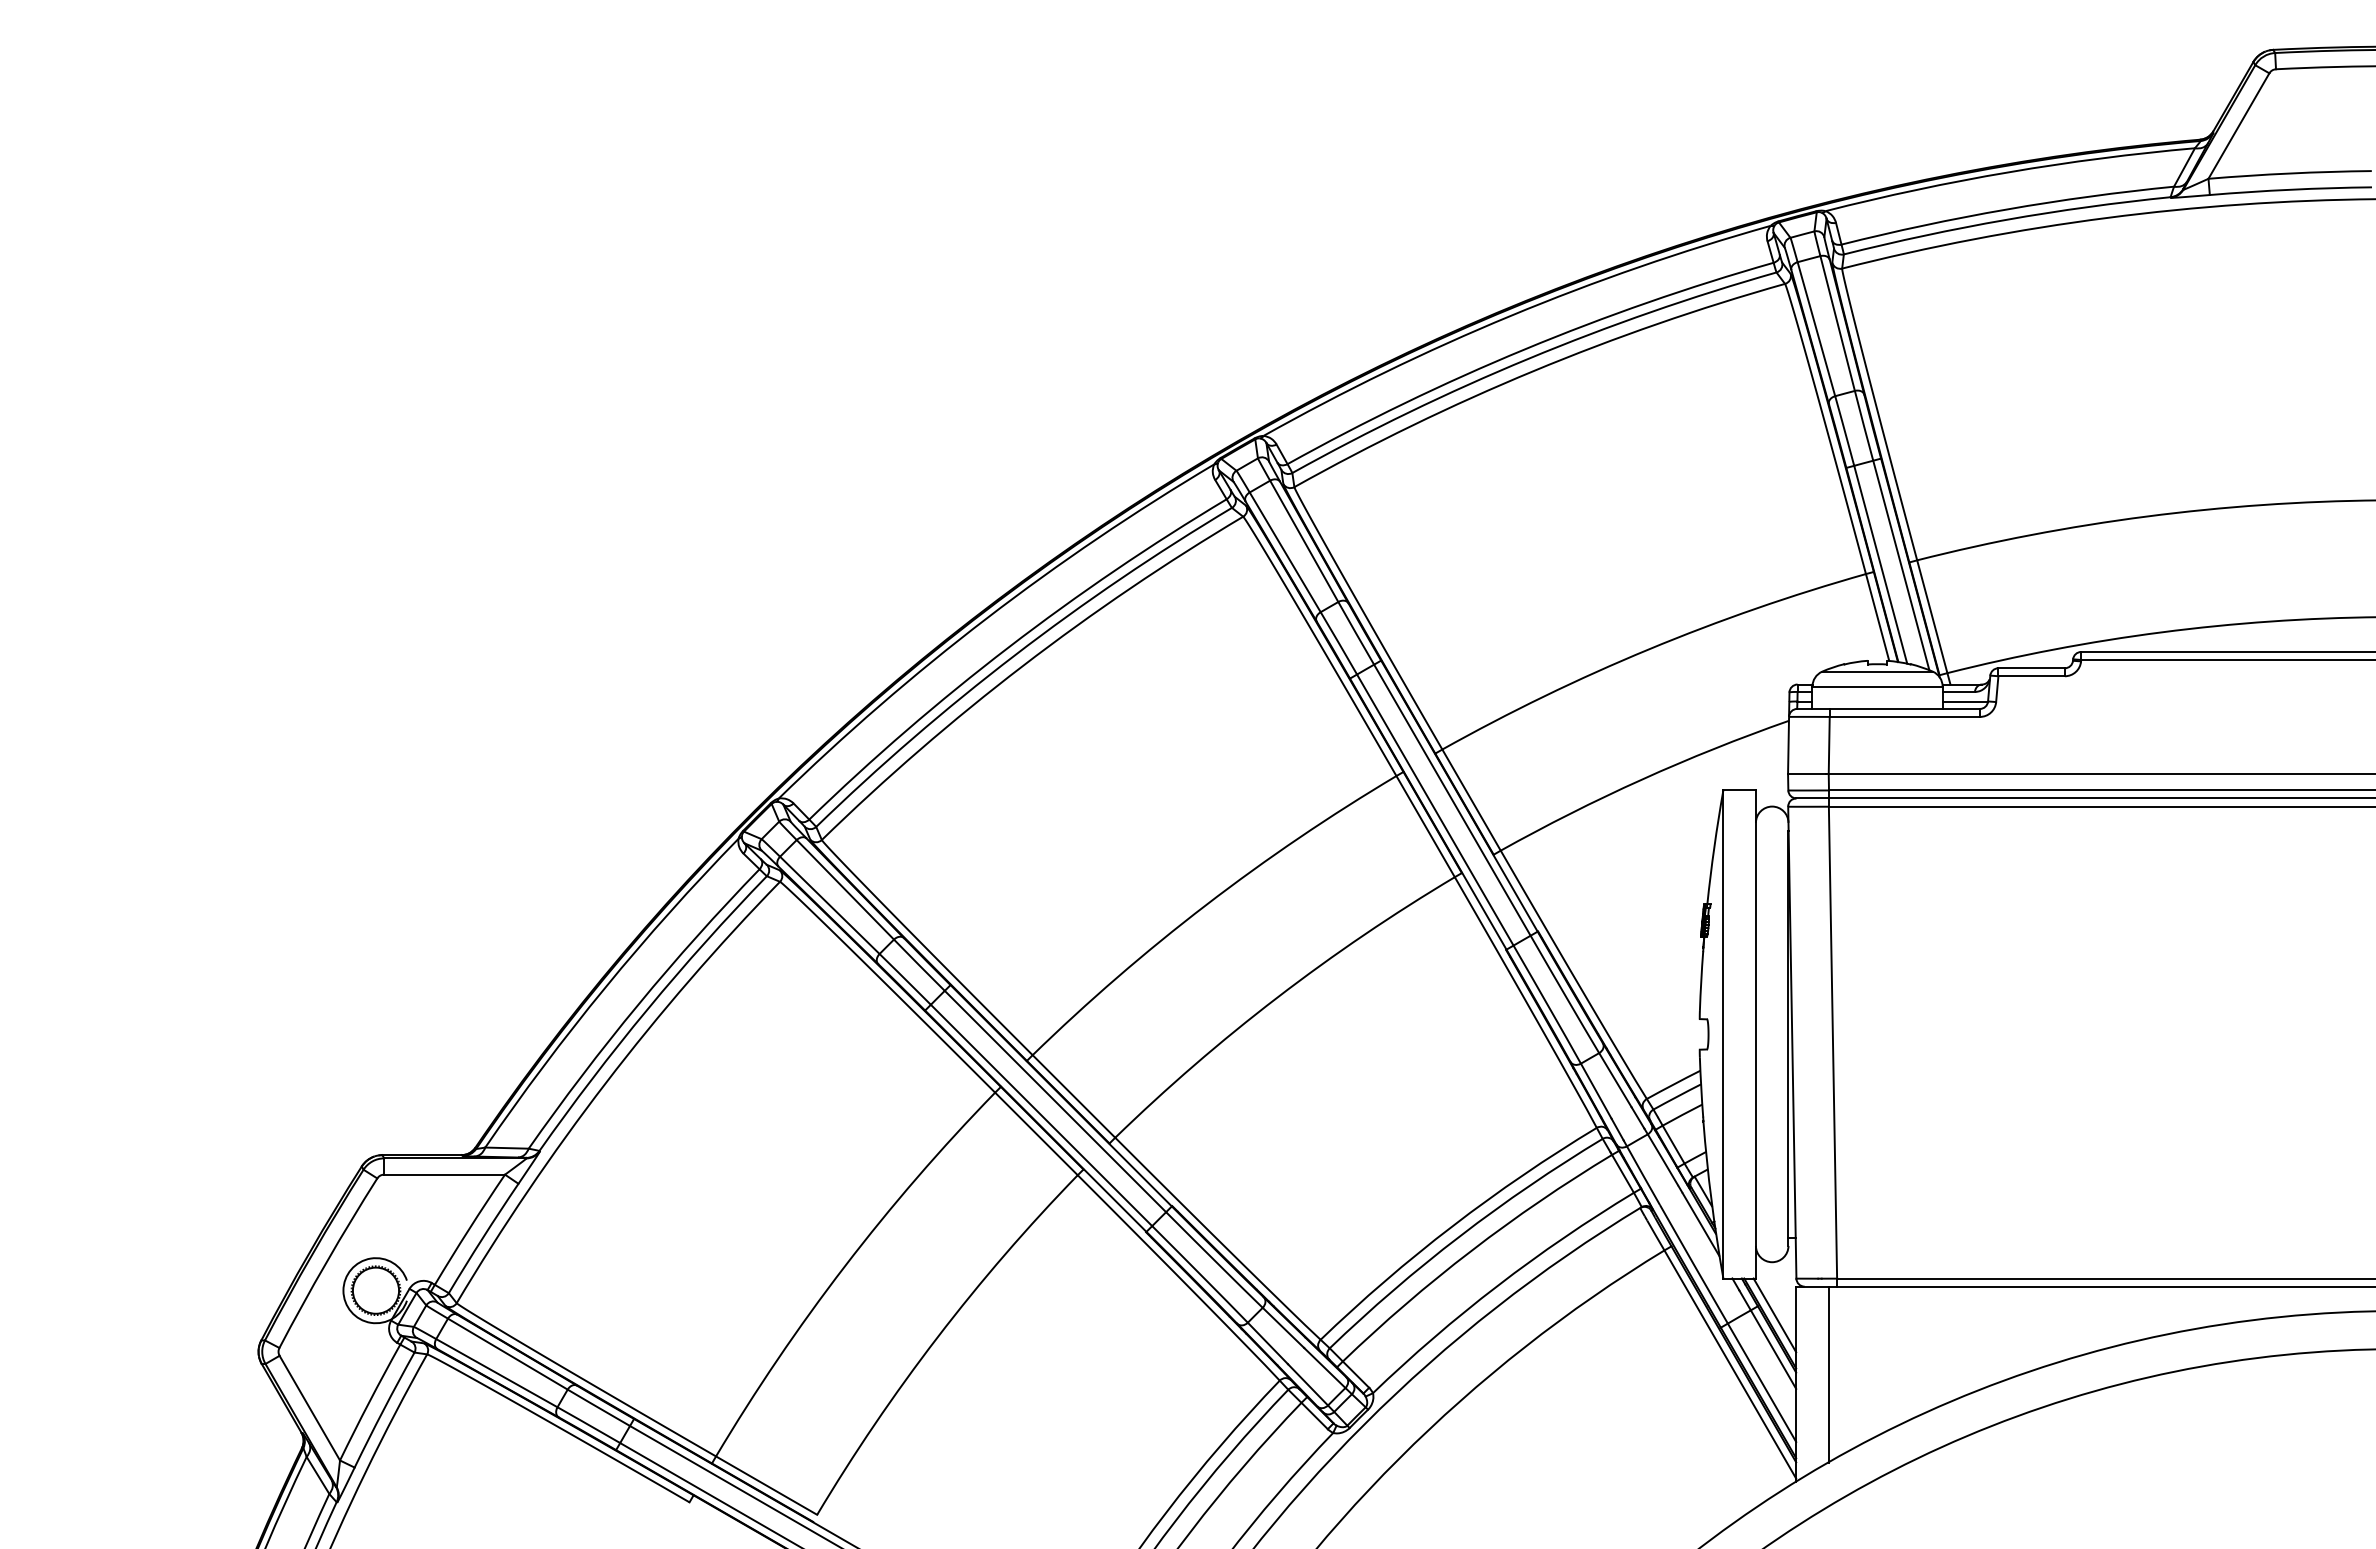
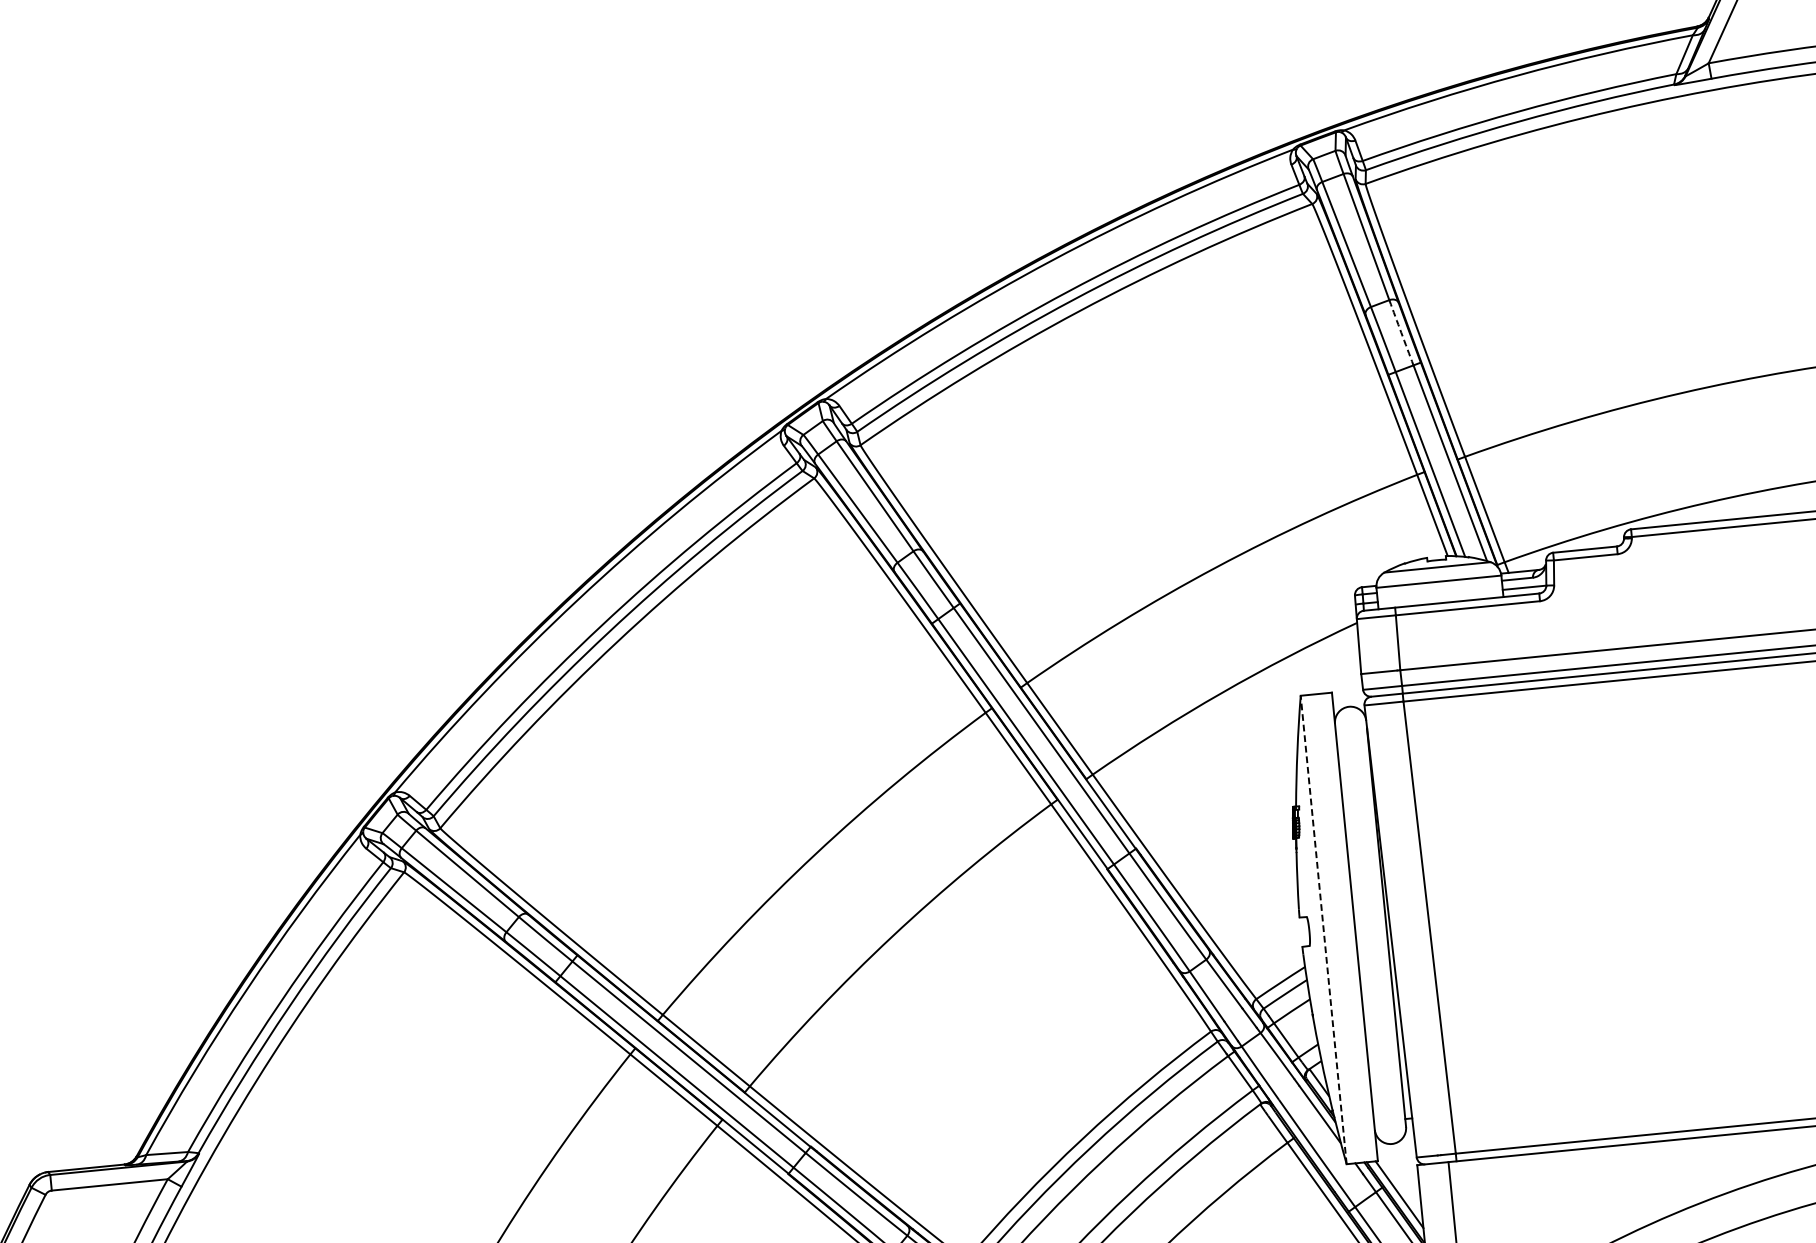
arc: (1863, 425) -> (1400, 332), solid -> dashed
line: (1723, 1033) -> (1323, 929), solid -> dashed

